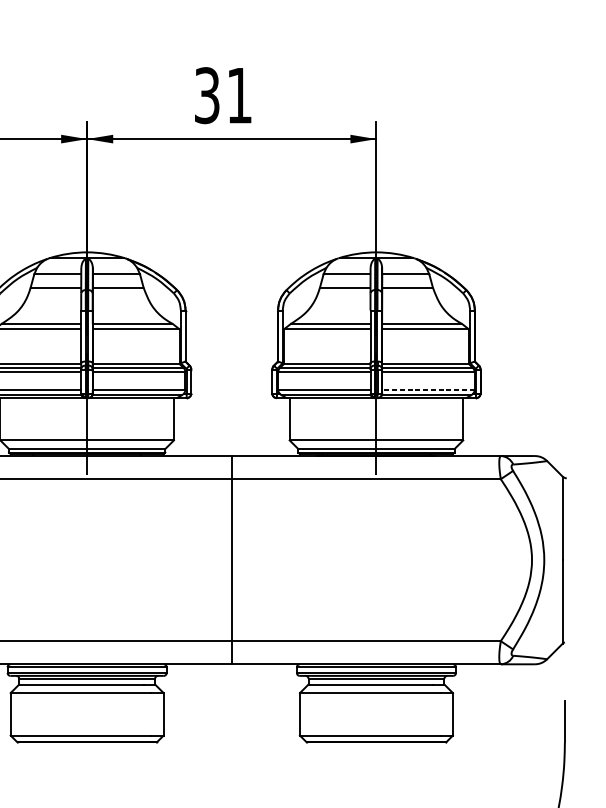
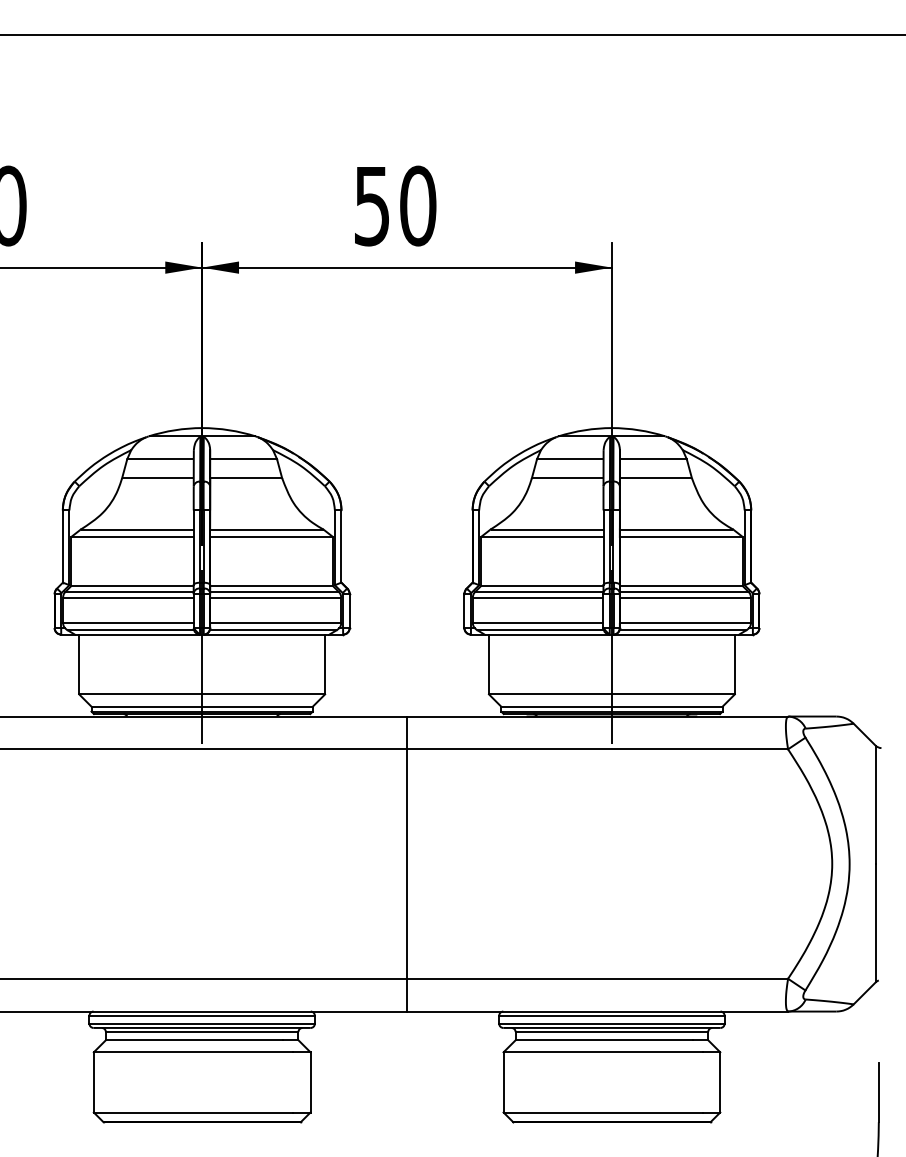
text: (223, 95) -> (395, 205), 31 -> 50
line: (428, 389) -> (685, 622), dashed -> solid

